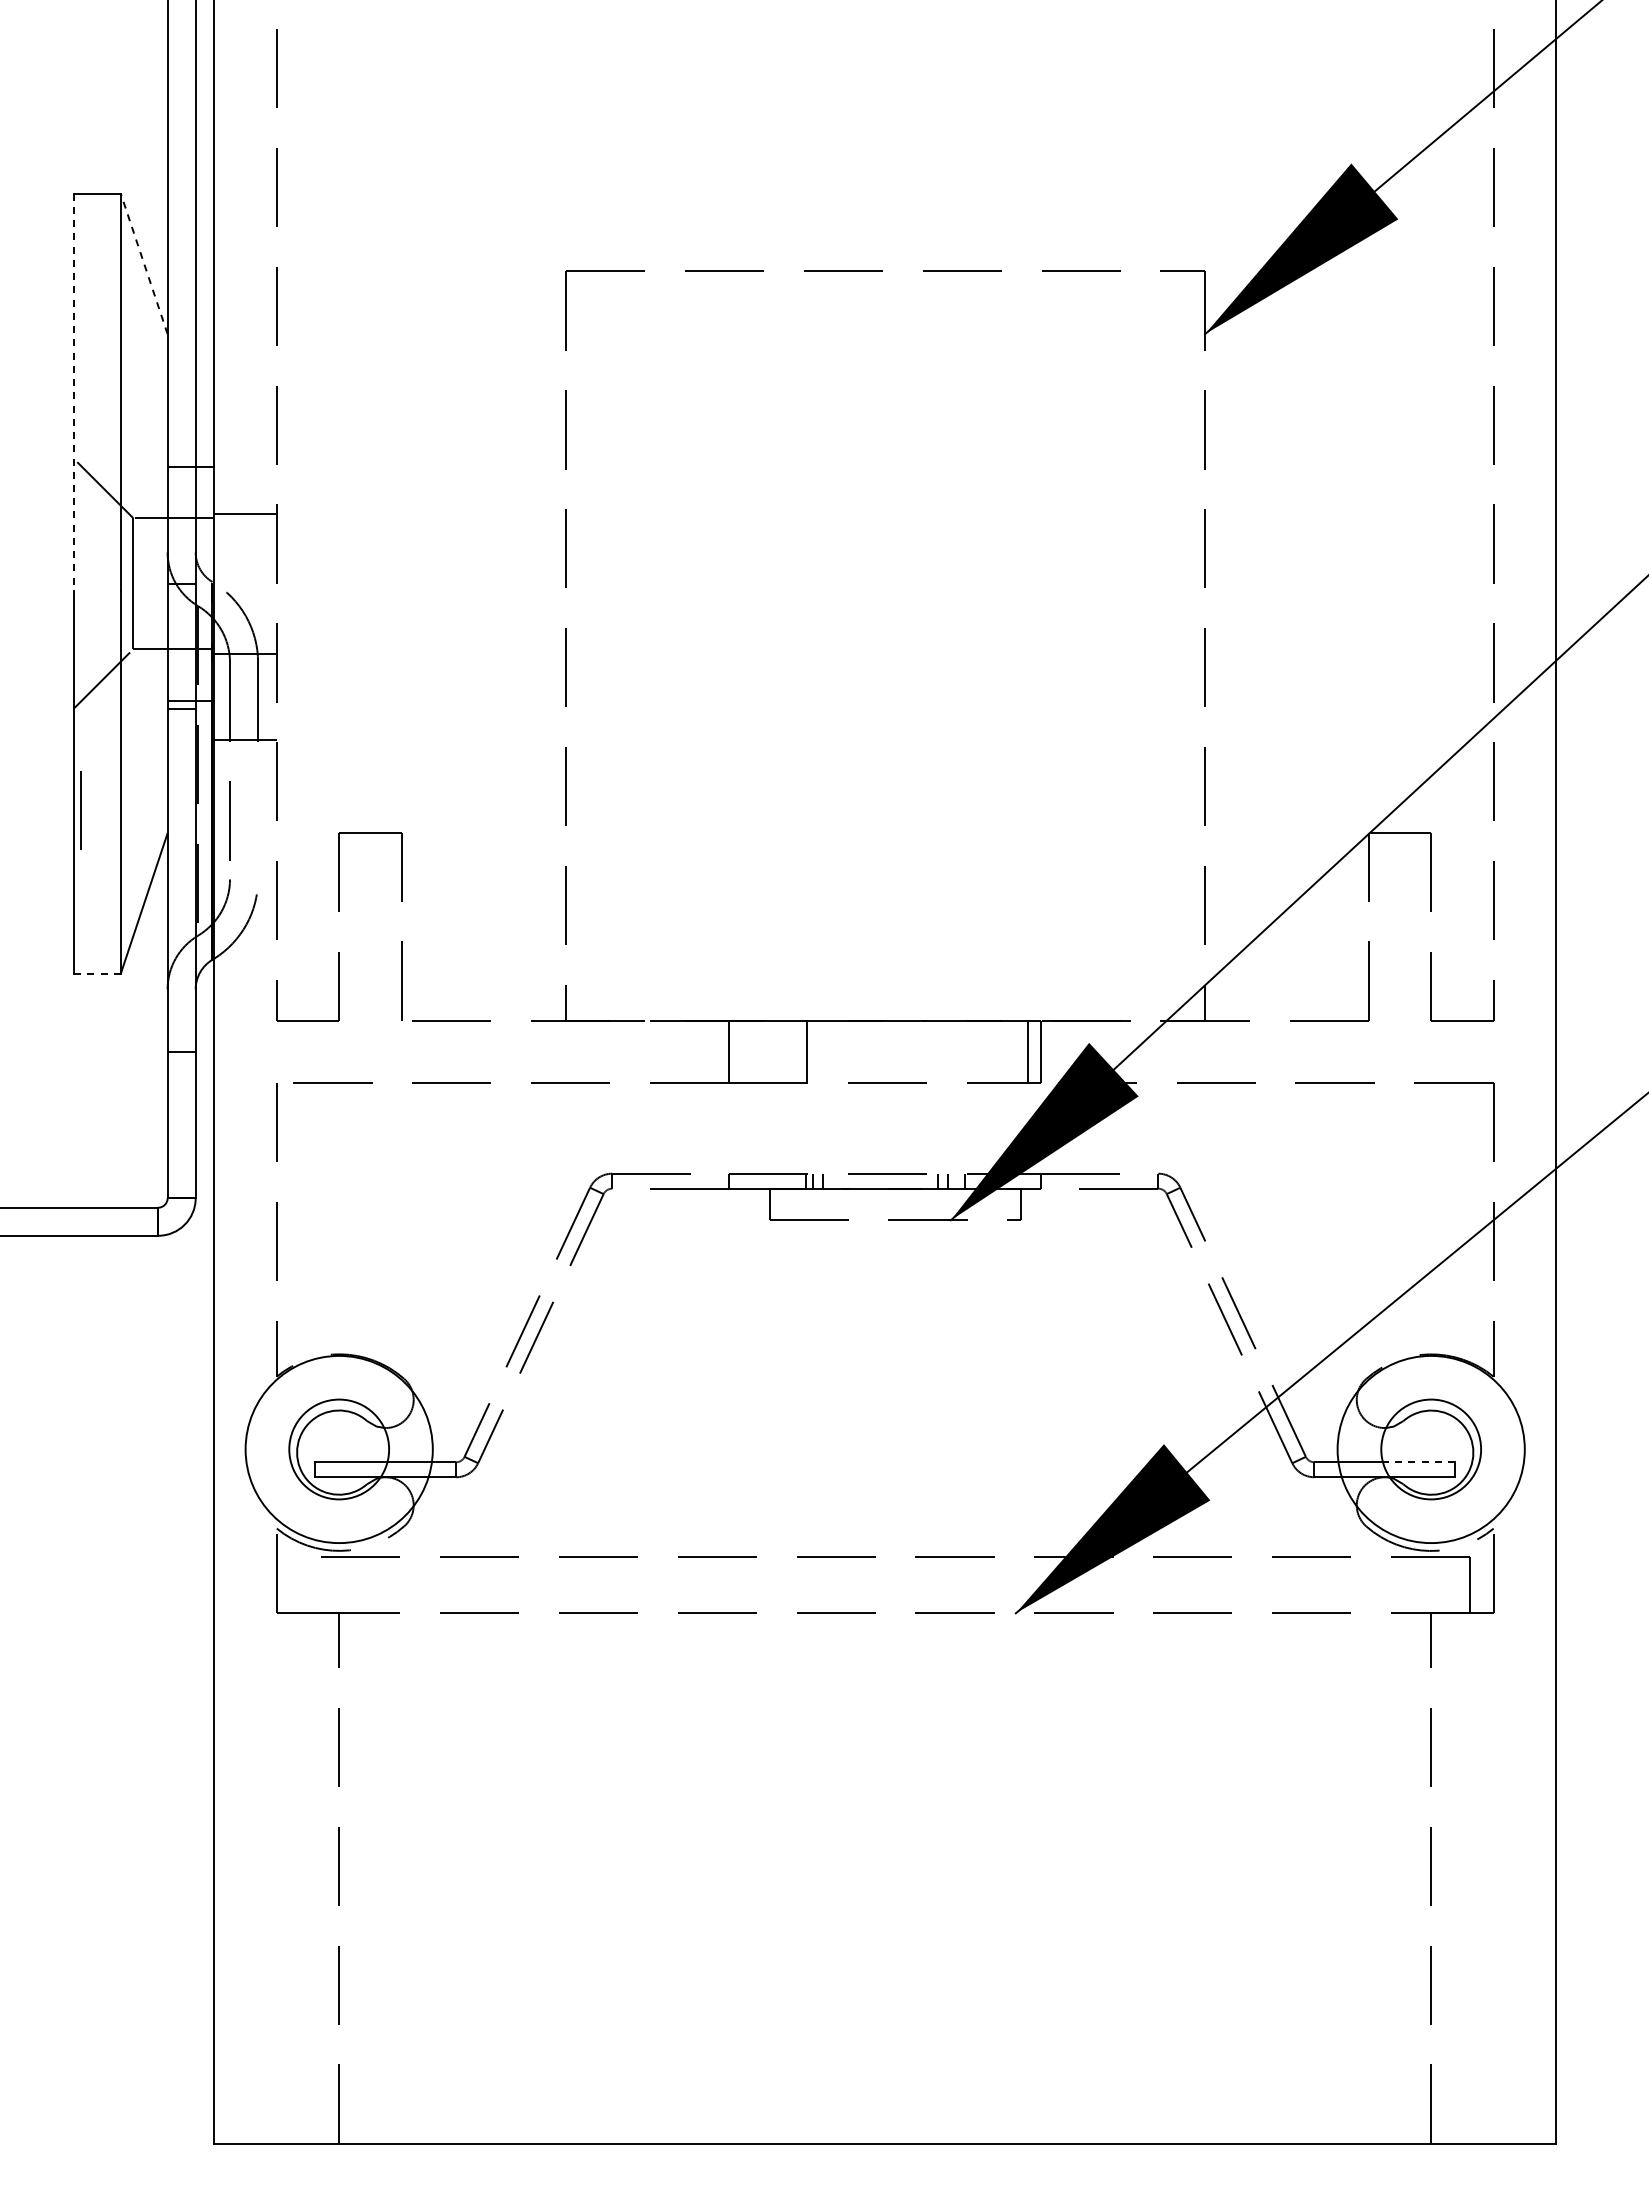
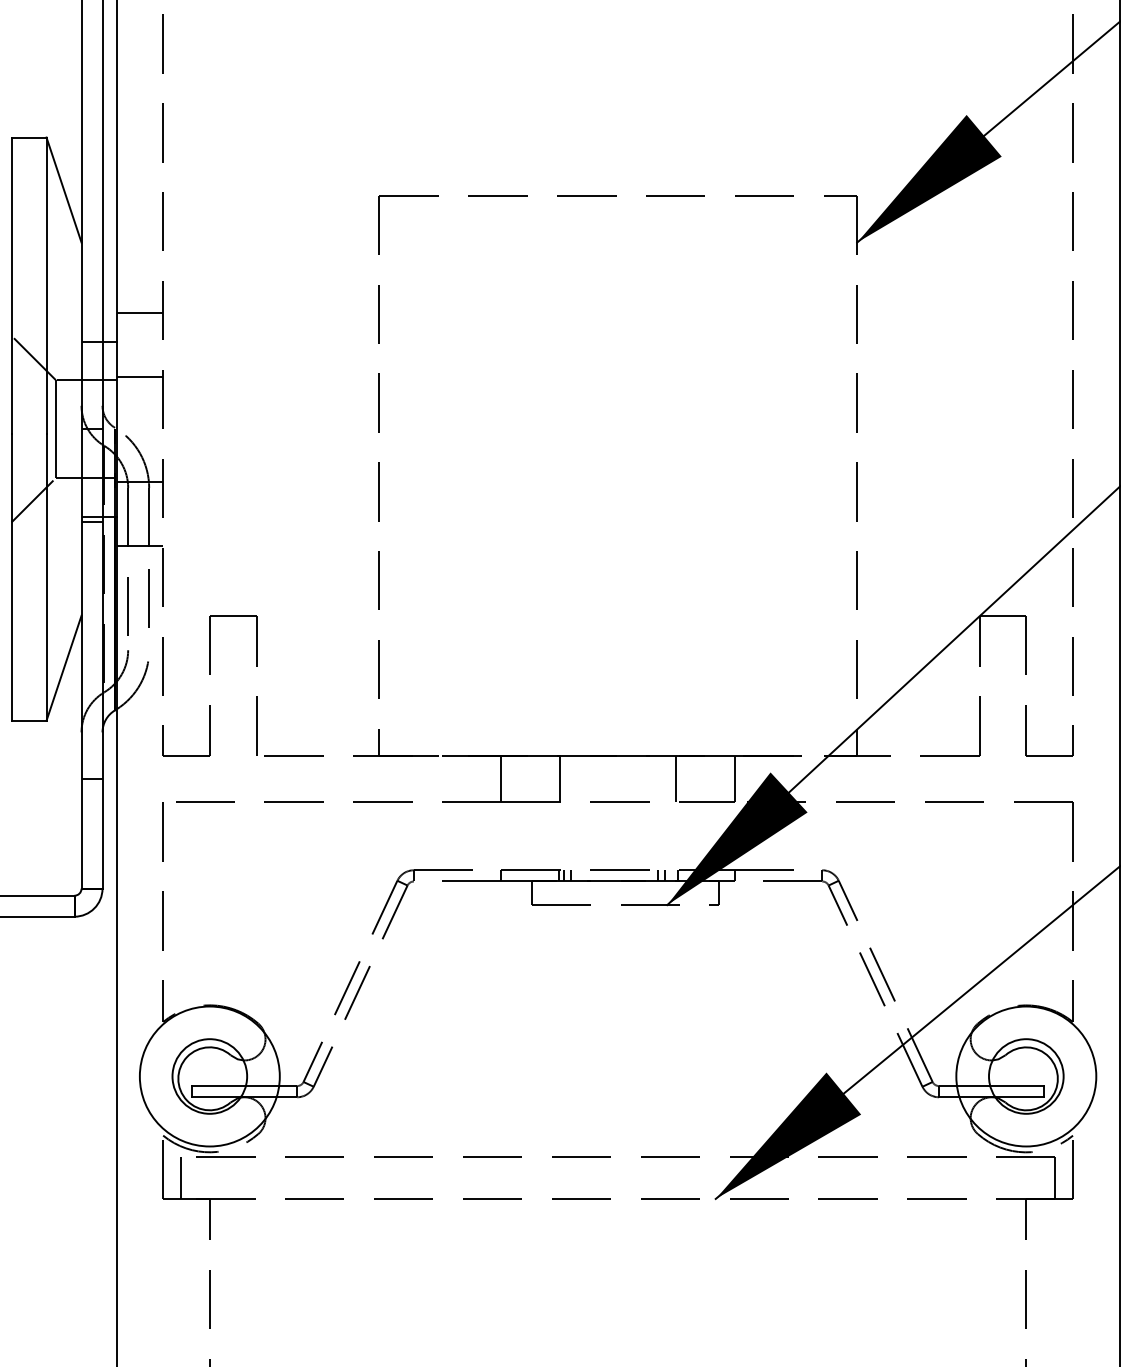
line: (144, 263) -> (64, 189), dashed -> solid
line: (74, 392) -> (11, 286), dashed -> solid
line: (245, 427) -> (139, 312), added
line: (80, 810) -> (148, 598), moved
line: (97, 973) -> (29, 720), dashed -> solid
line: (1028, 1051) -> (676, 778), moved
line: (1418, 1462) -> (1016, 1086), dashed -> solid
line: (300, 1585) -> (180, 1178), added

